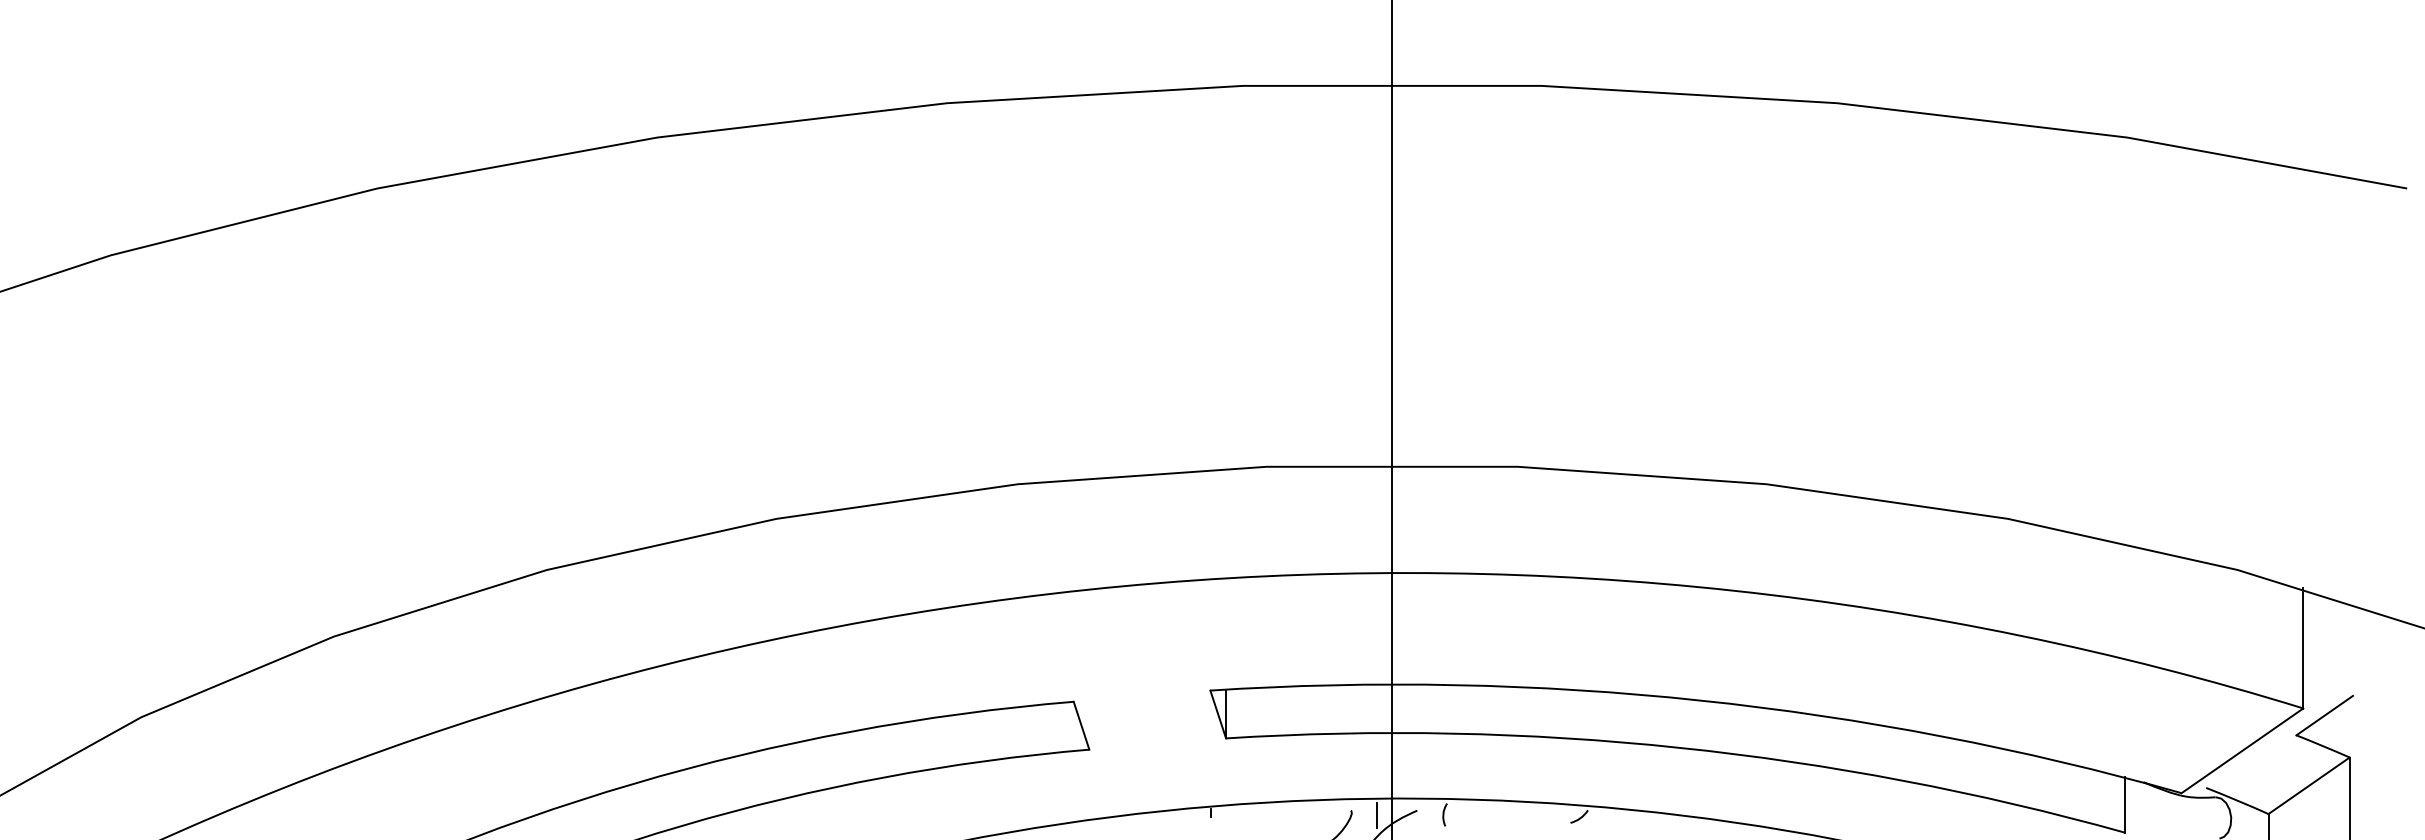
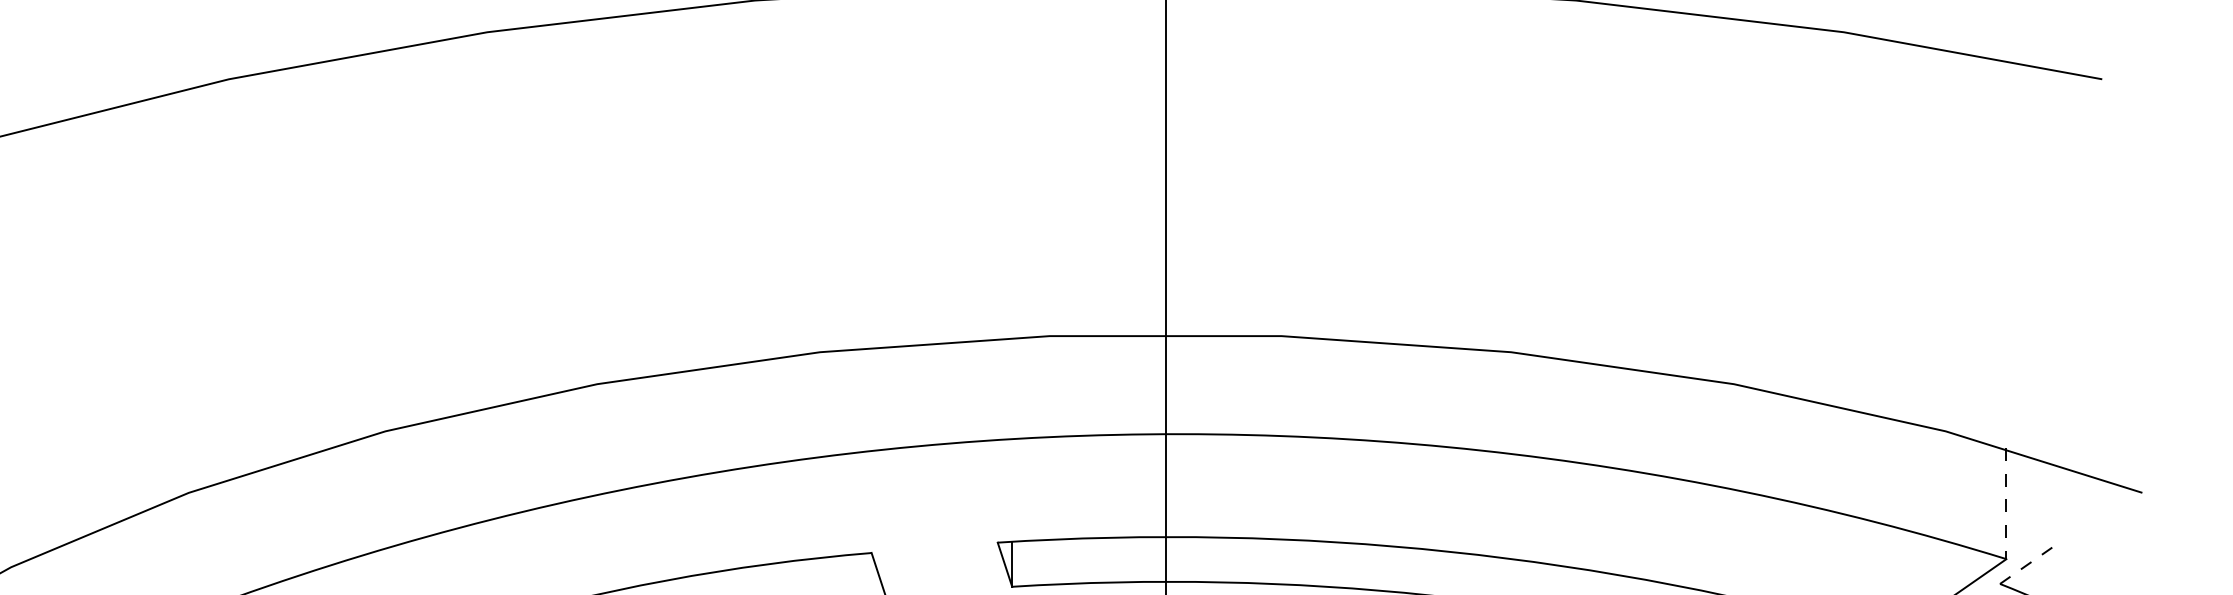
line: (2303, 648) -> (2006, 503), solid -> dashed
line: (2324, 715) -> (2025, 565), solid -> dashed

